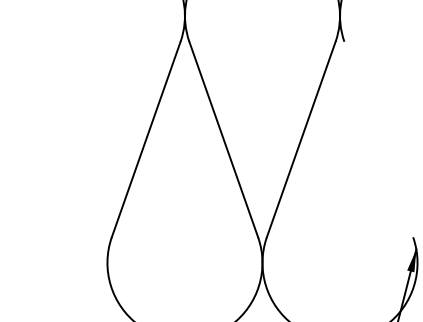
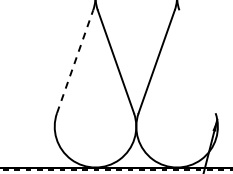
line: (146, 139) -> (75, 61), solid -> dashed

